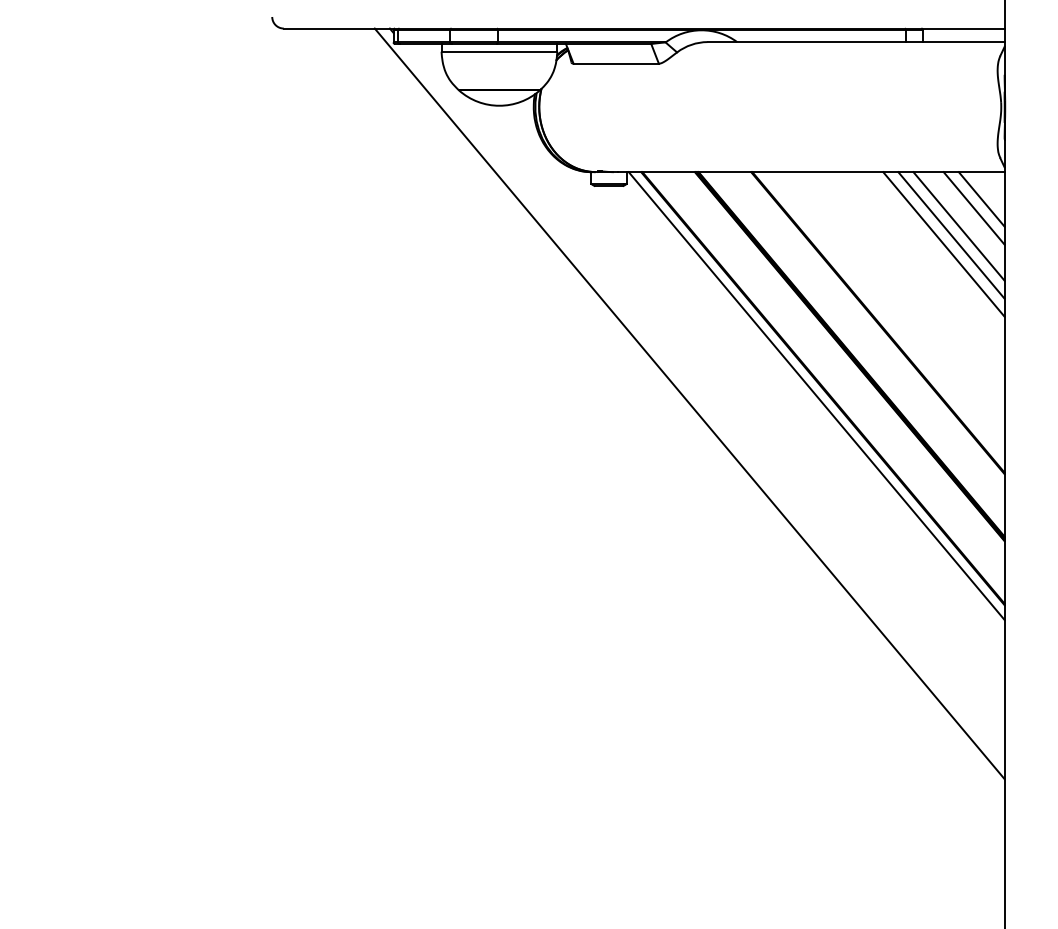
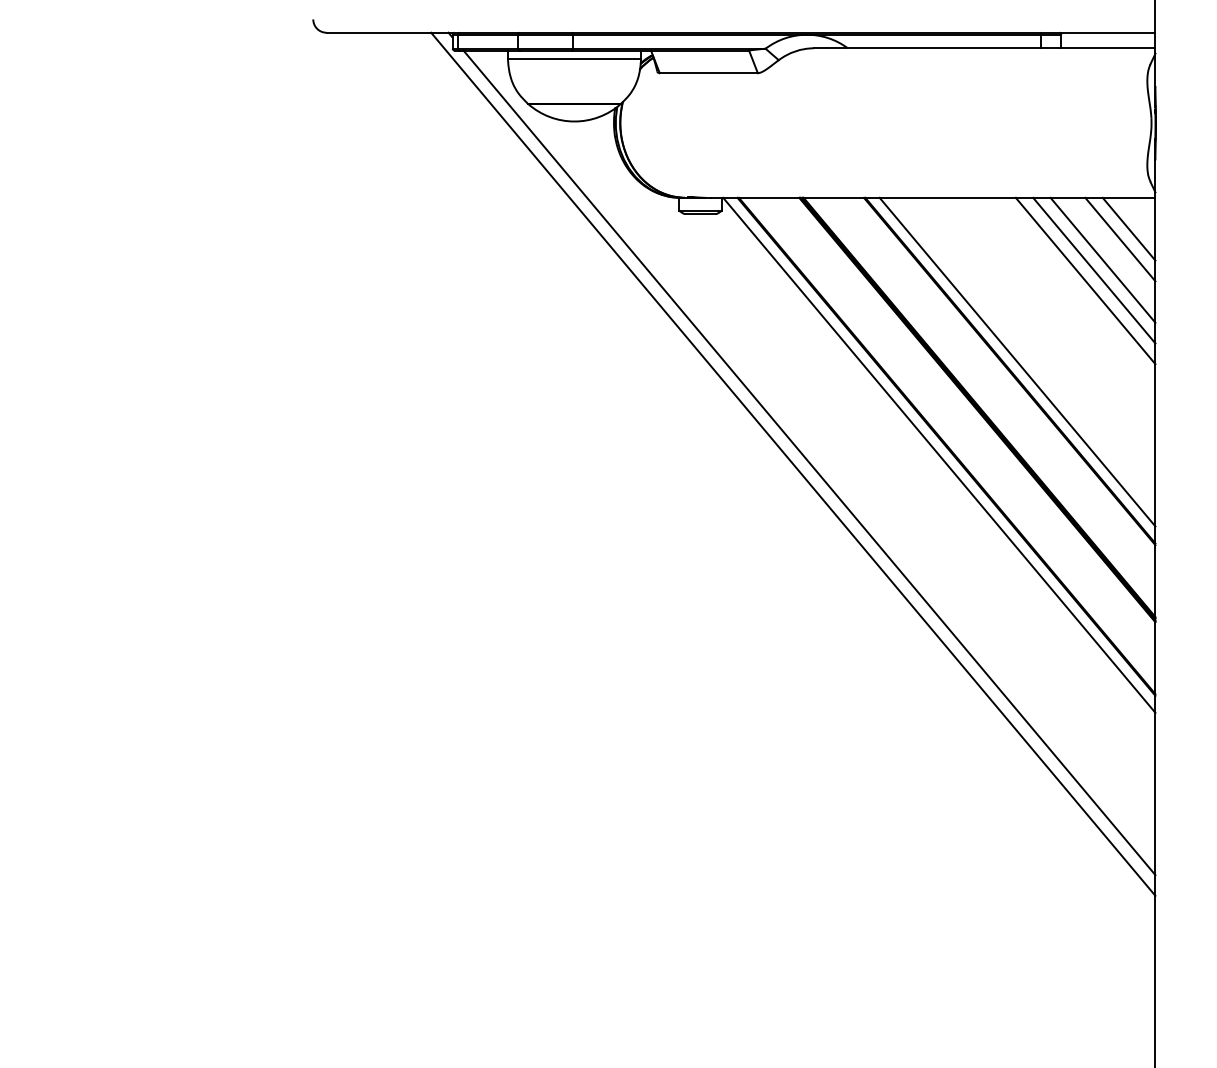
line: (884, 314) -> (1017, 361), added
line: (703, 402) -> (809, 462), added

